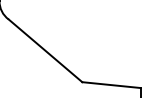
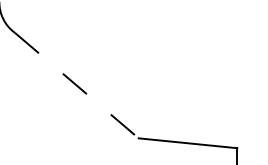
line: (45, 51) -> (76, 86), solid -> dashed

